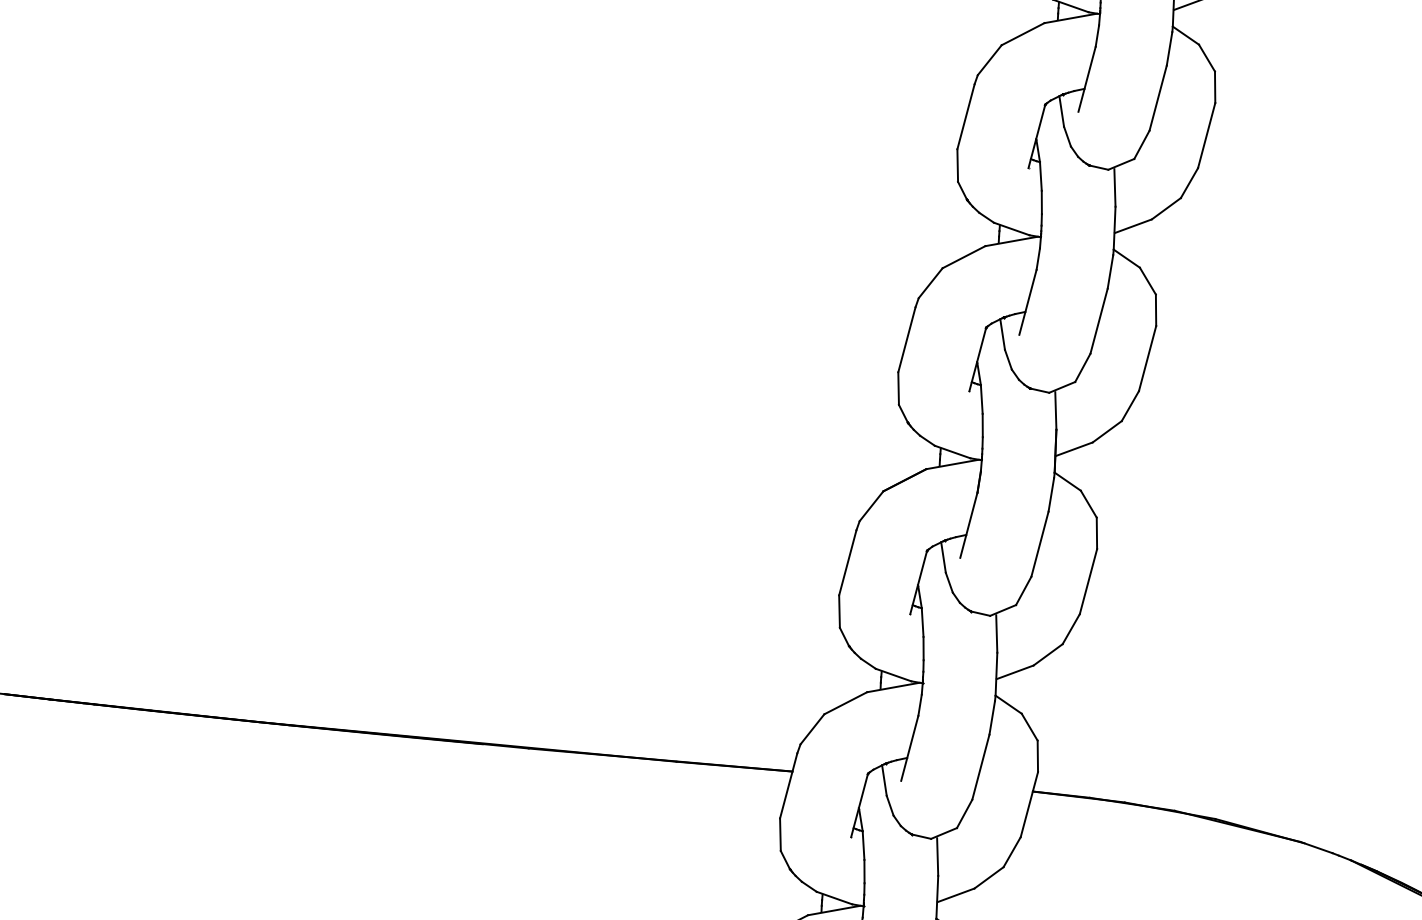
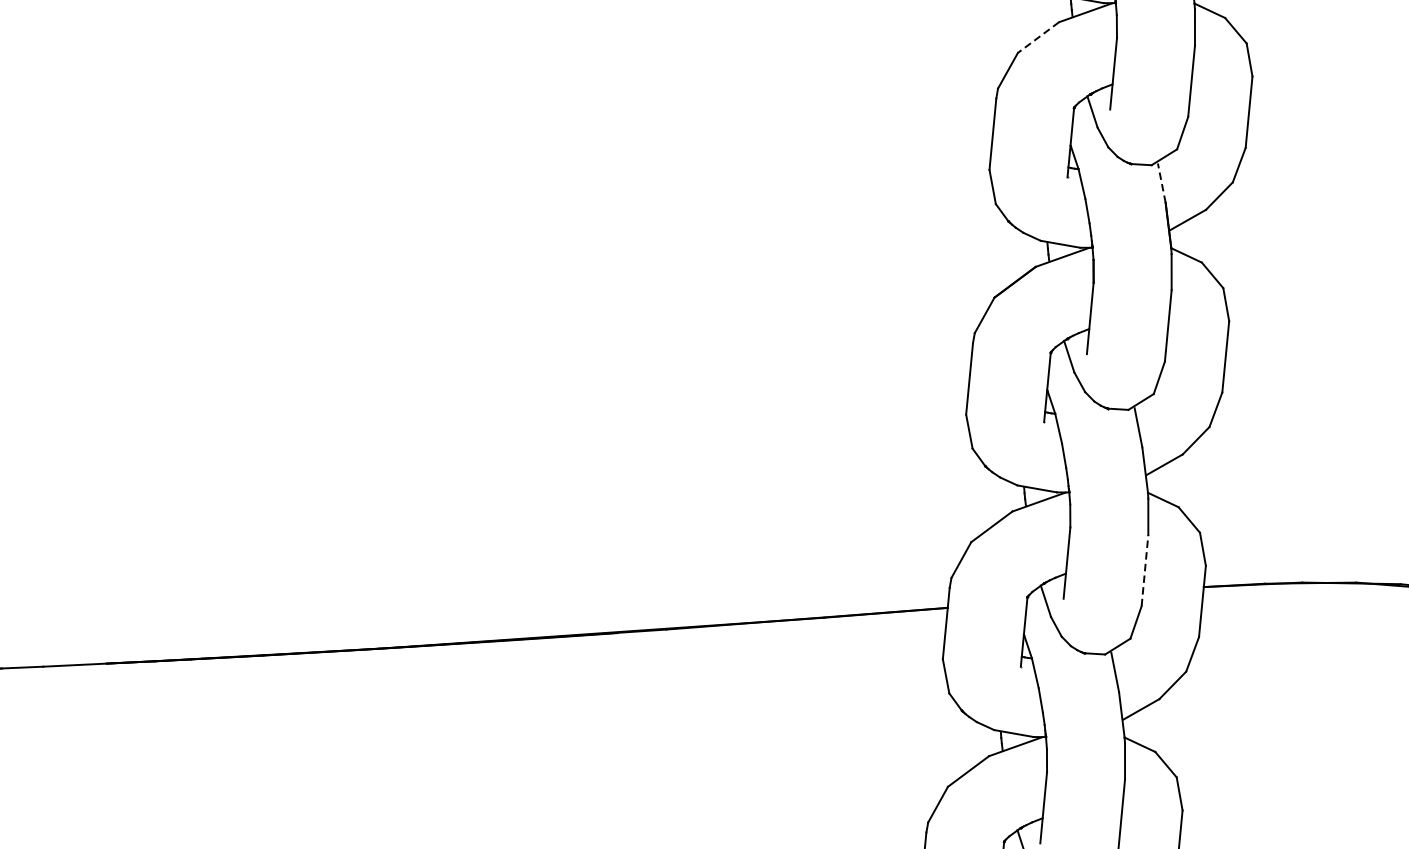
line: (963, 257) -> (1038, 37), solid -> dashed
line: (1055, 410) -> (1161, 182), solid -> dashed
line: (980, 767) -> (1144, 570), solid -> dashed

